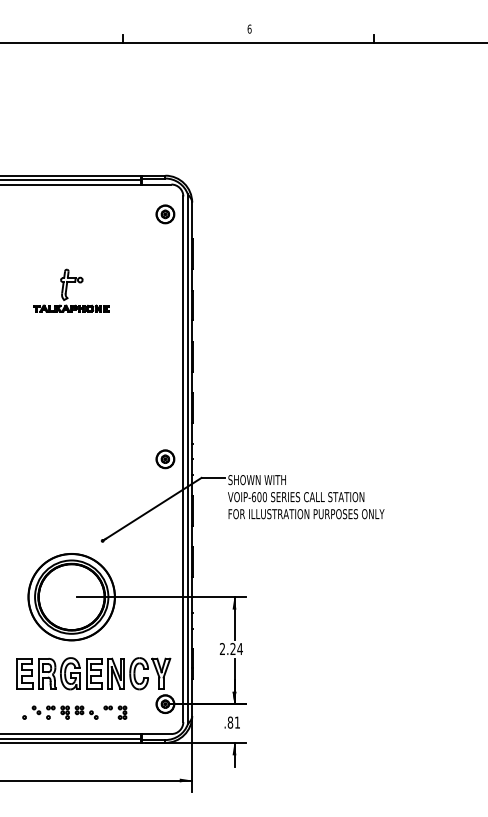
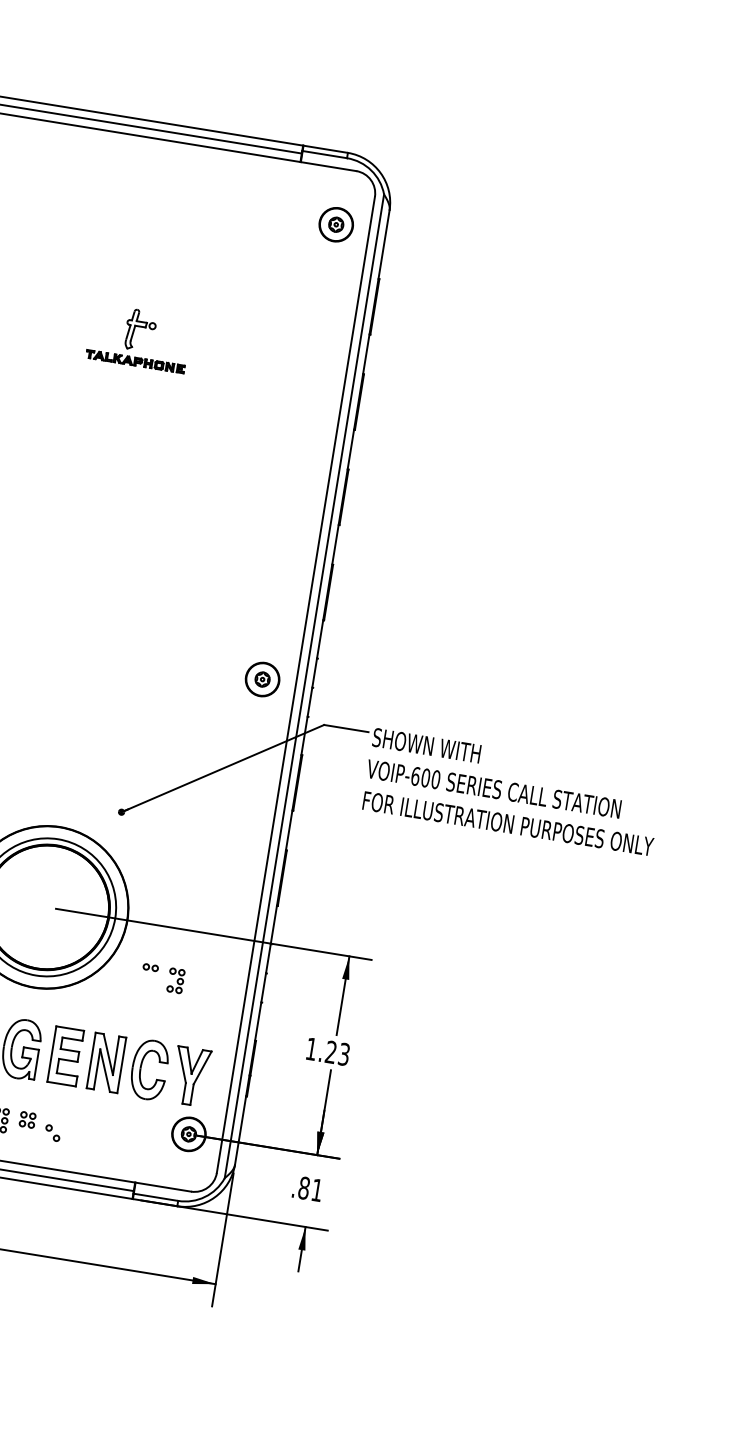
part: (71, 290) -> (138, 337), size x0.7
text: (230, 649) -> (326, 1052), 2.24 -> 1.23
part: (115, 712) -> (162, 978), moved

